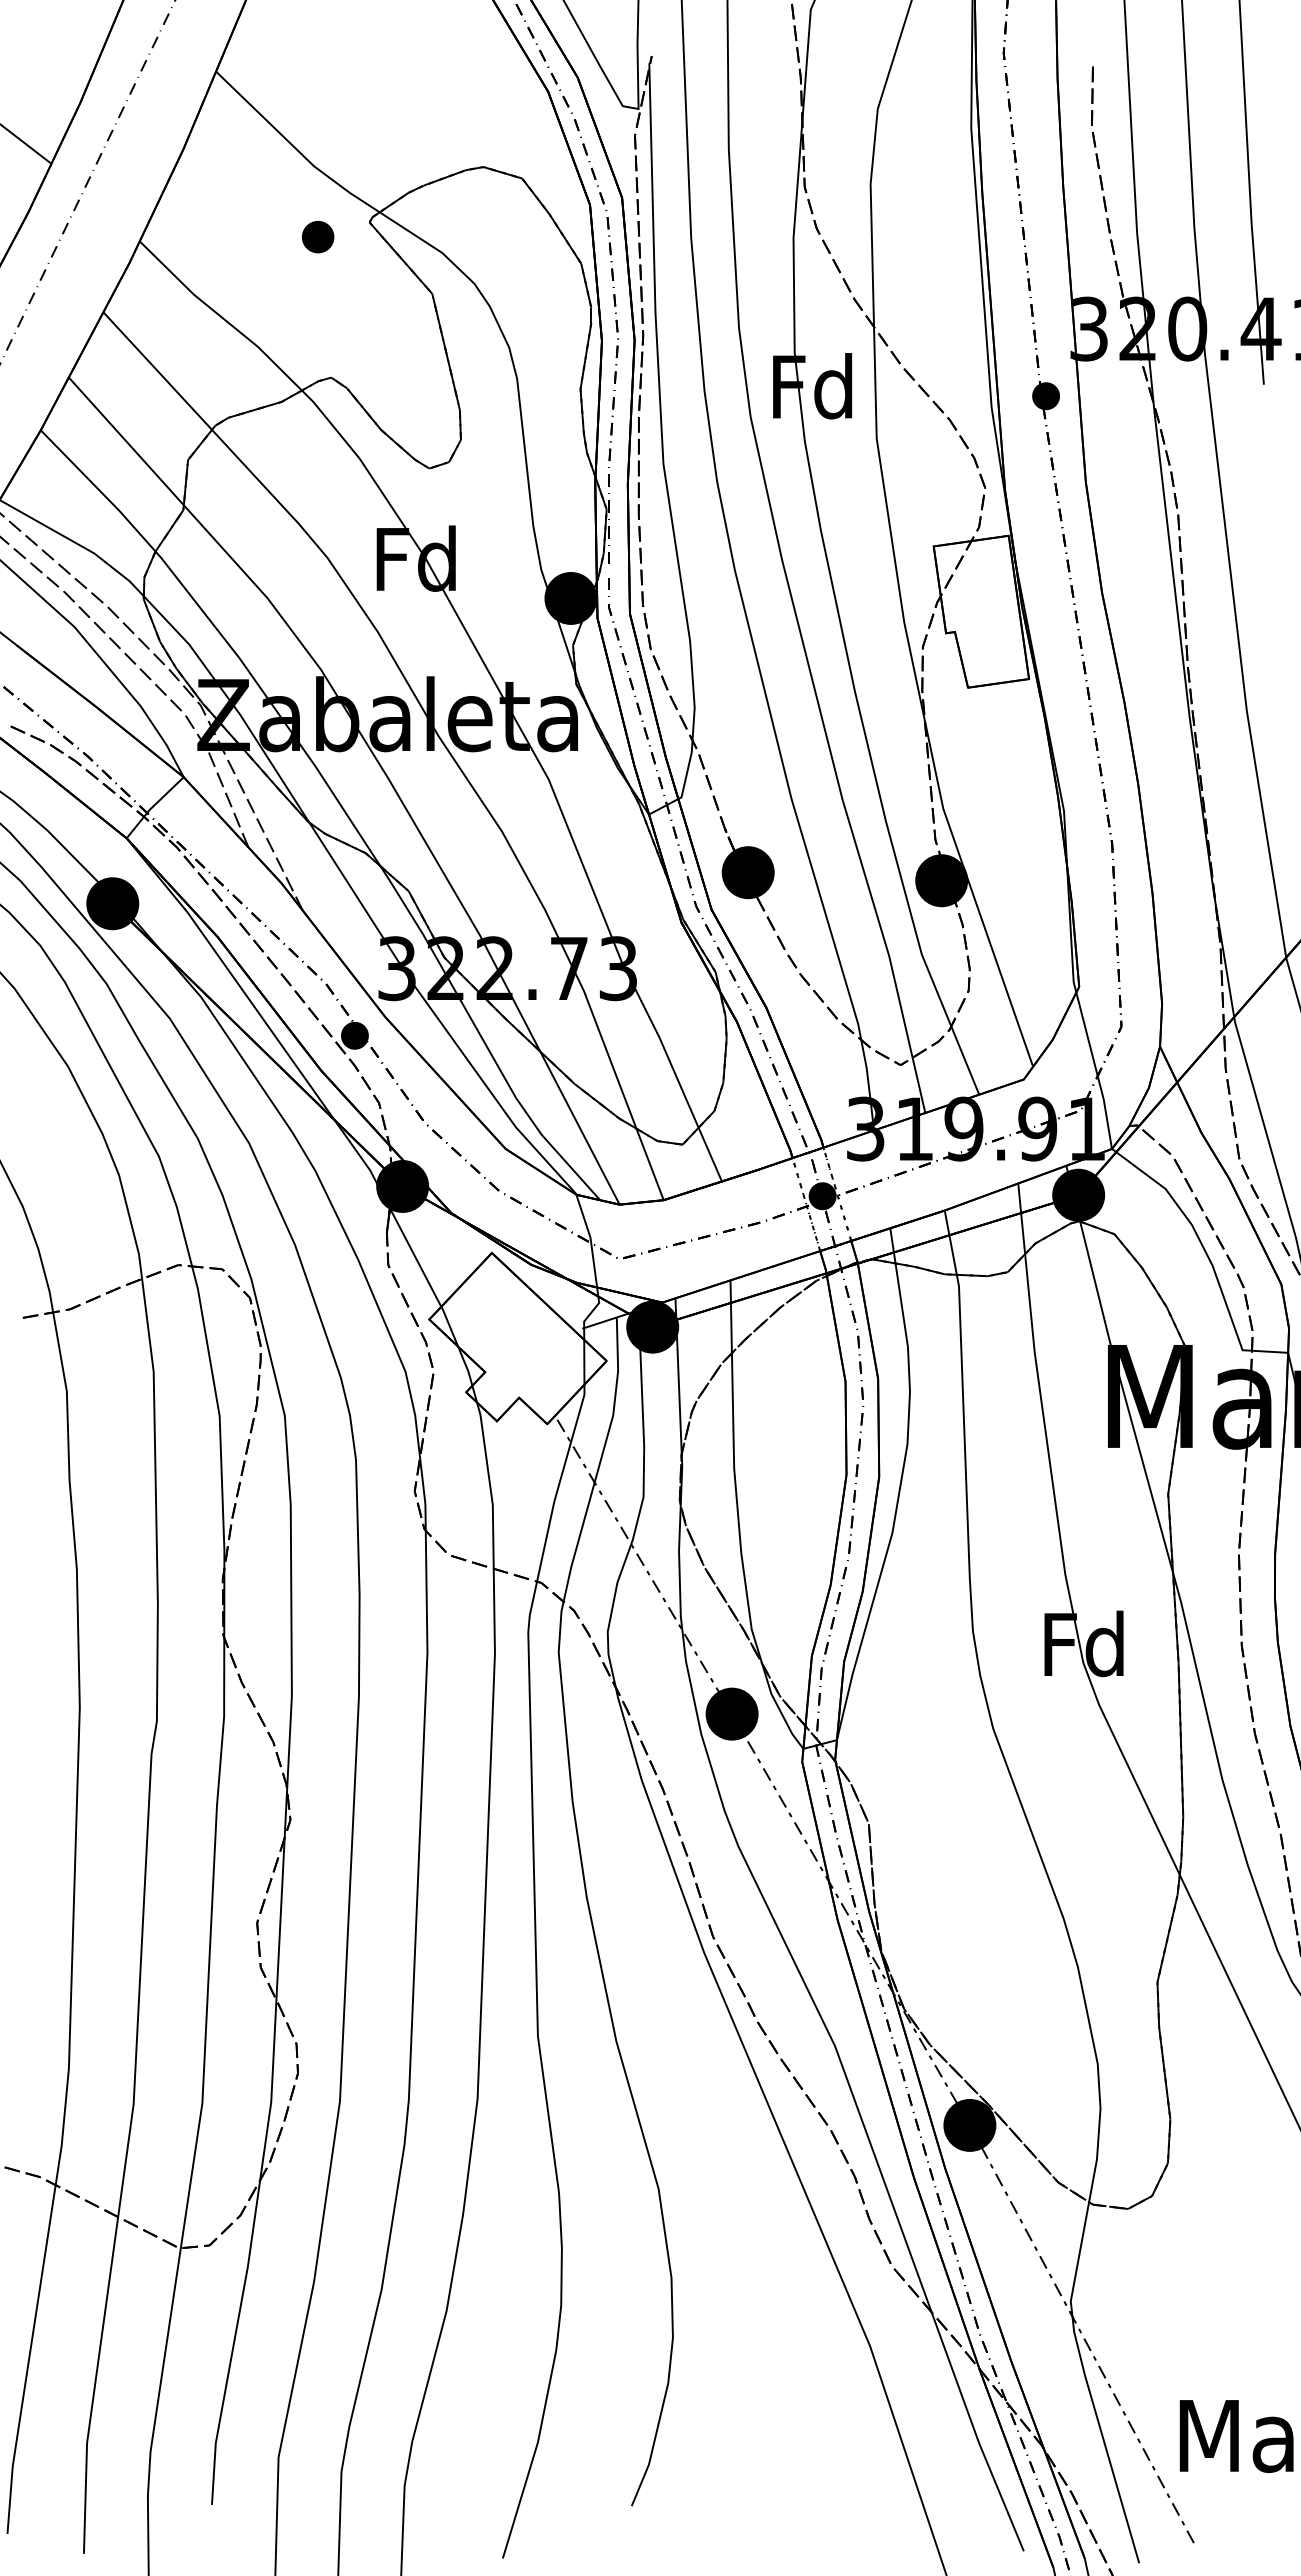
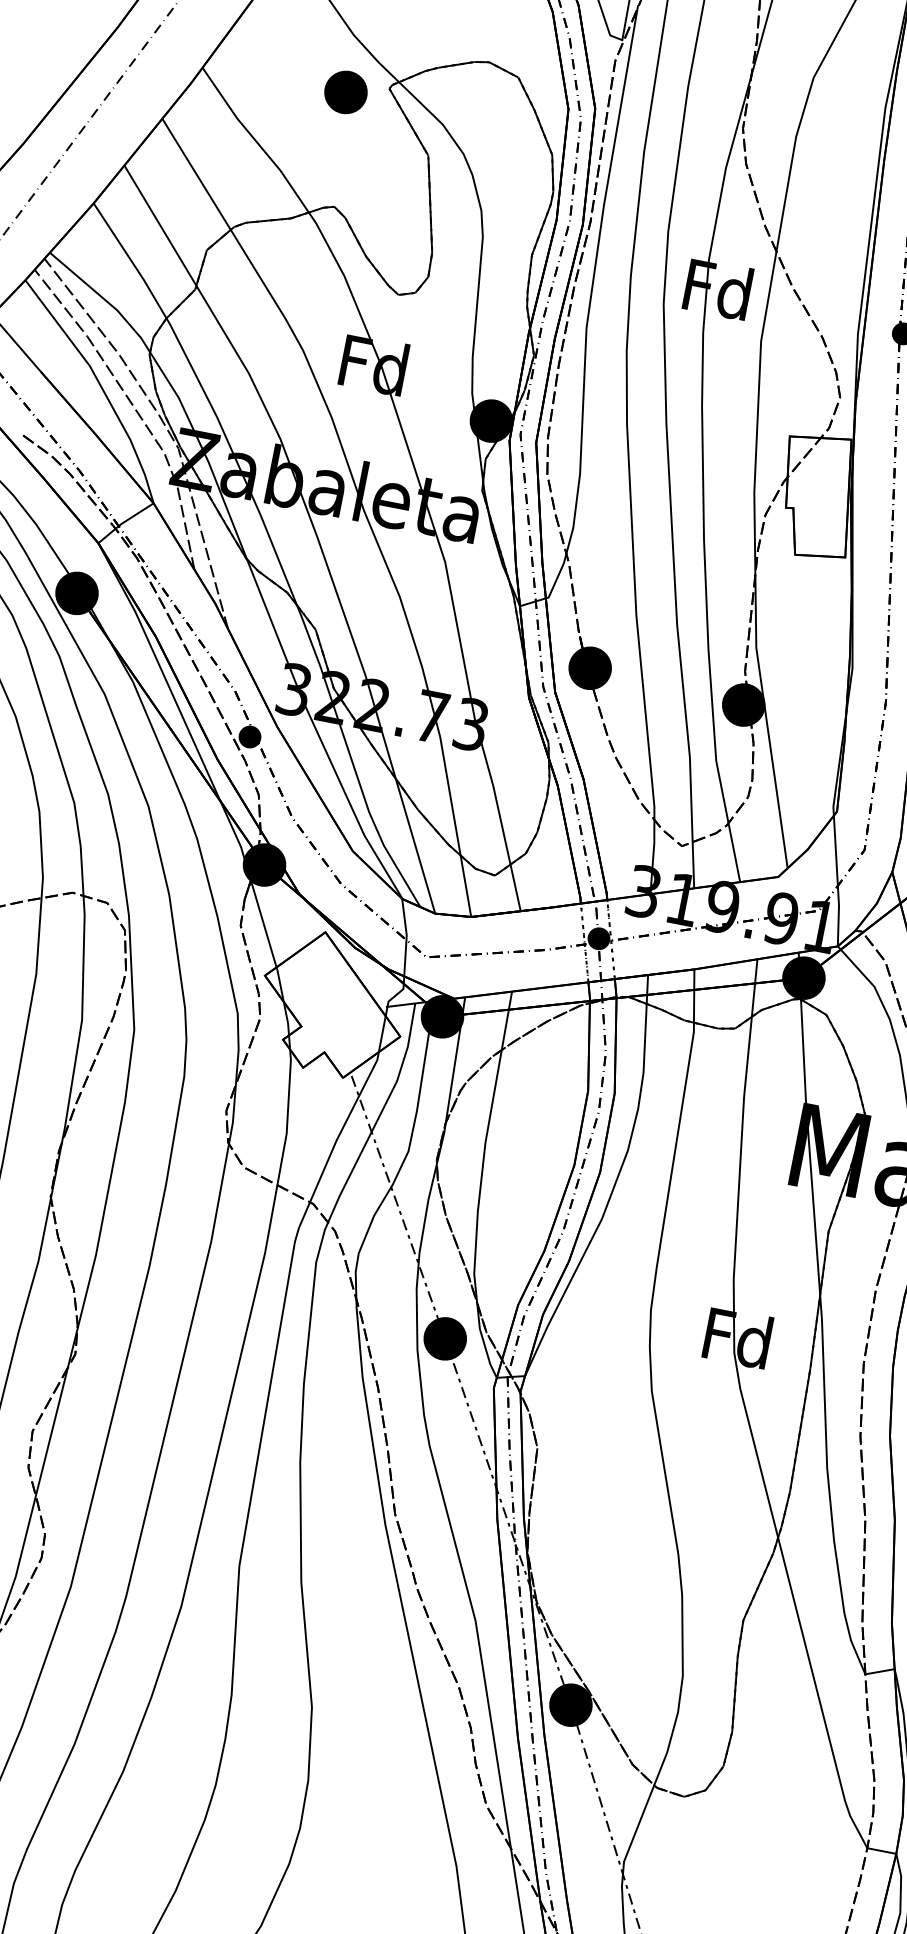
part: (317, 236) -> (345, 91), size x1.67

